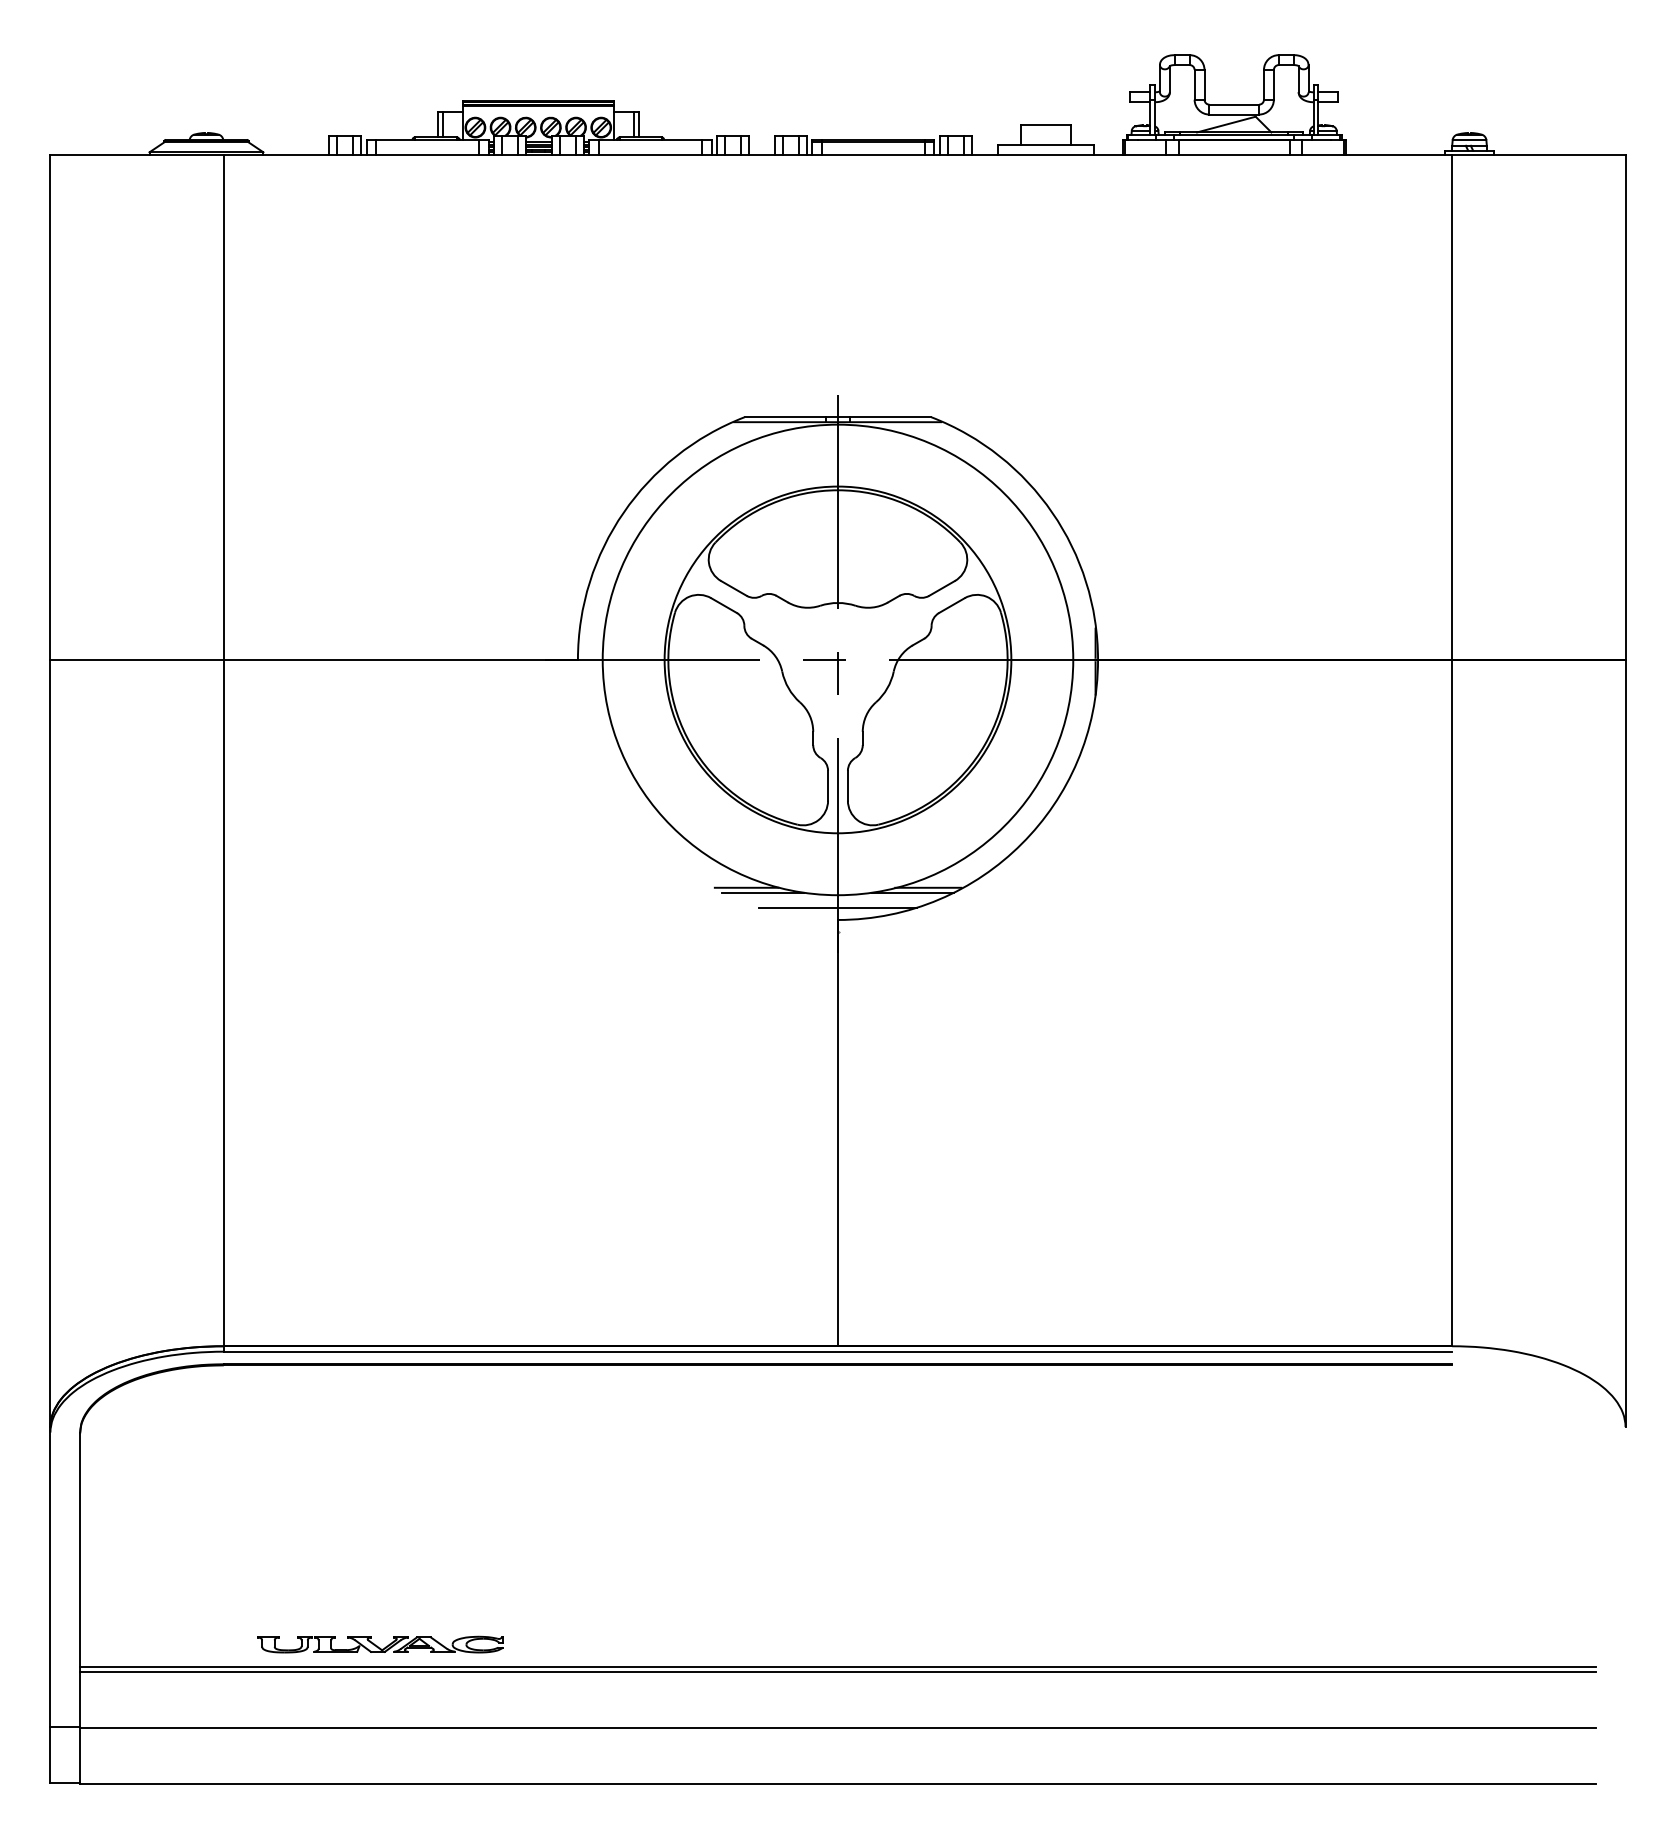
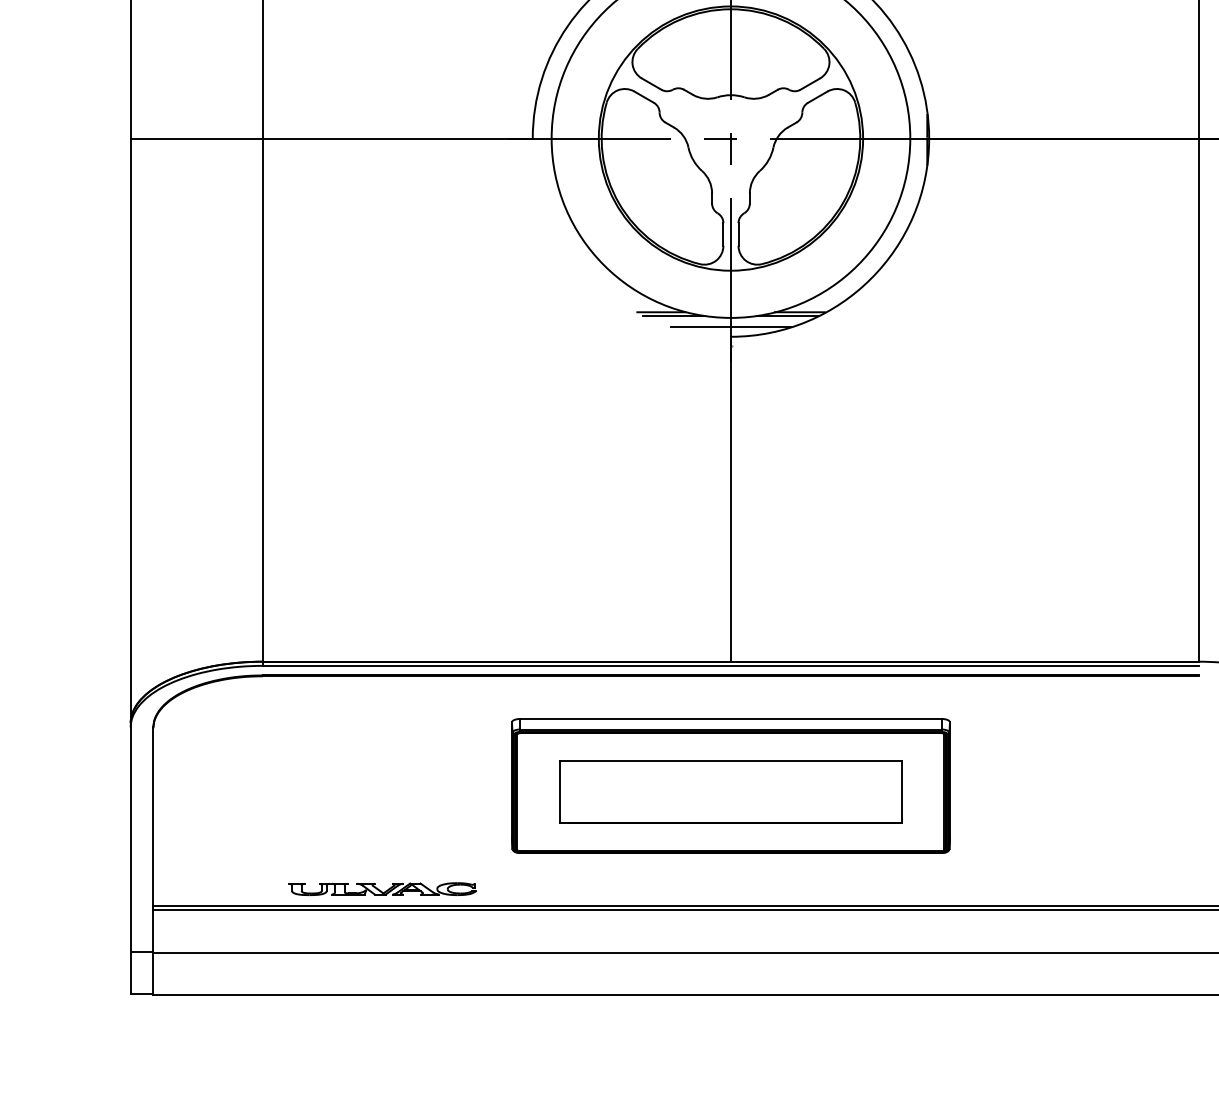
part: (837, 1509) -> (730, 786), added

